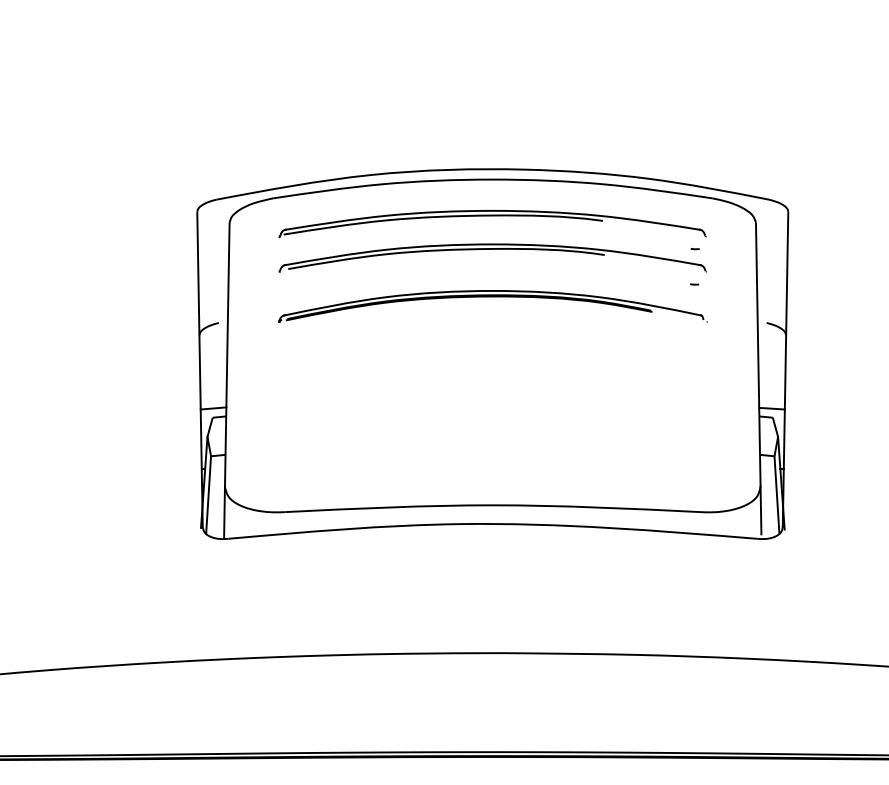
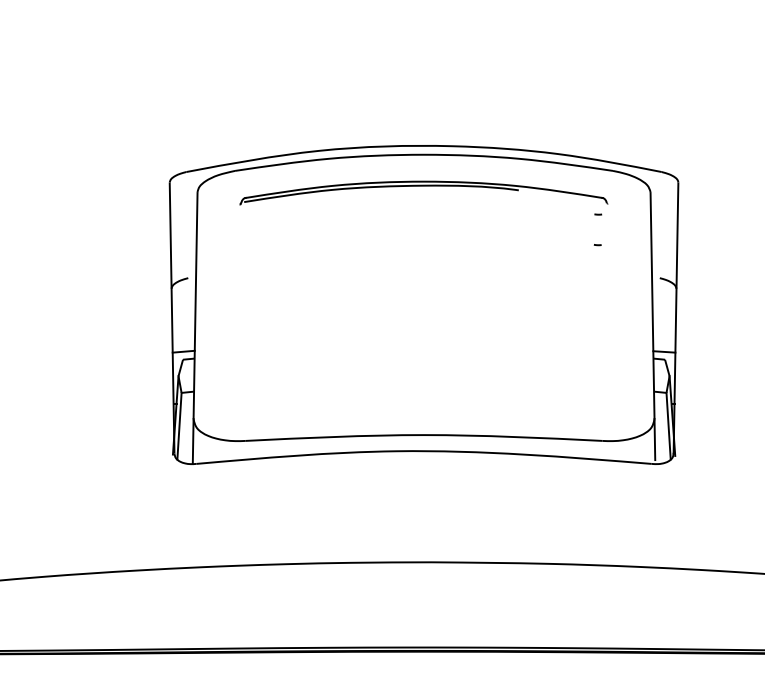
part: (492, 249) -> (423, 214), removed
part: (492, 297) -> (423, 256), removed

